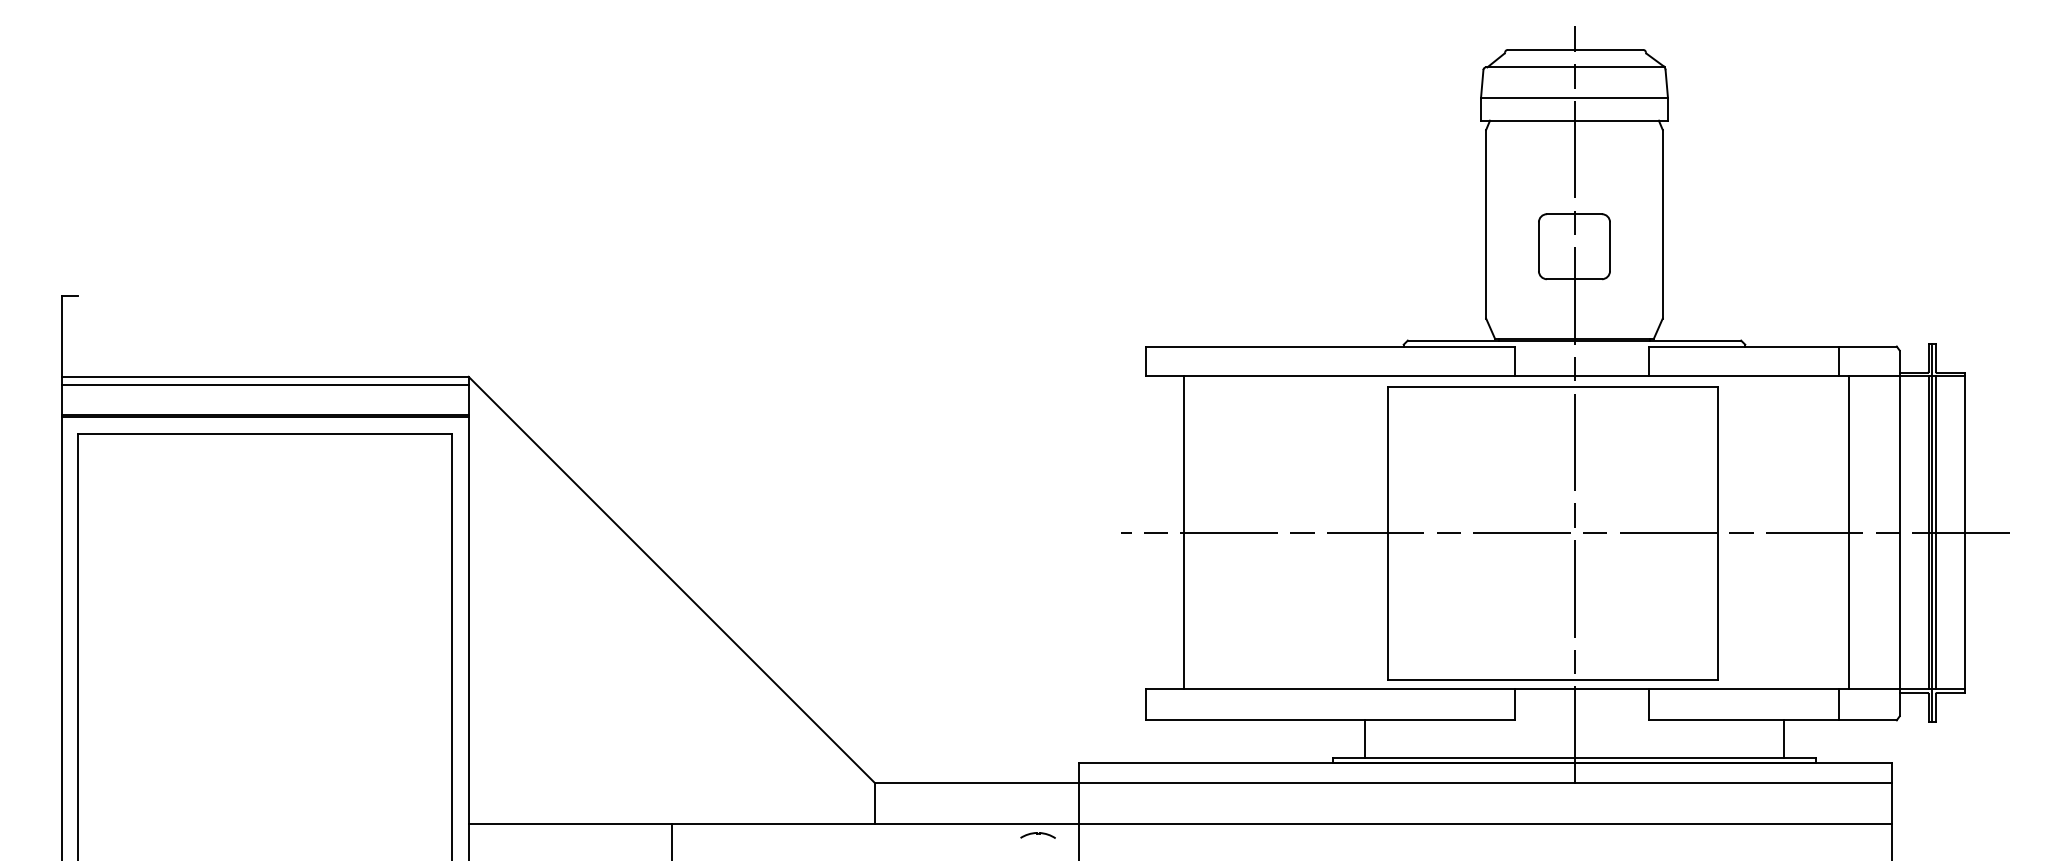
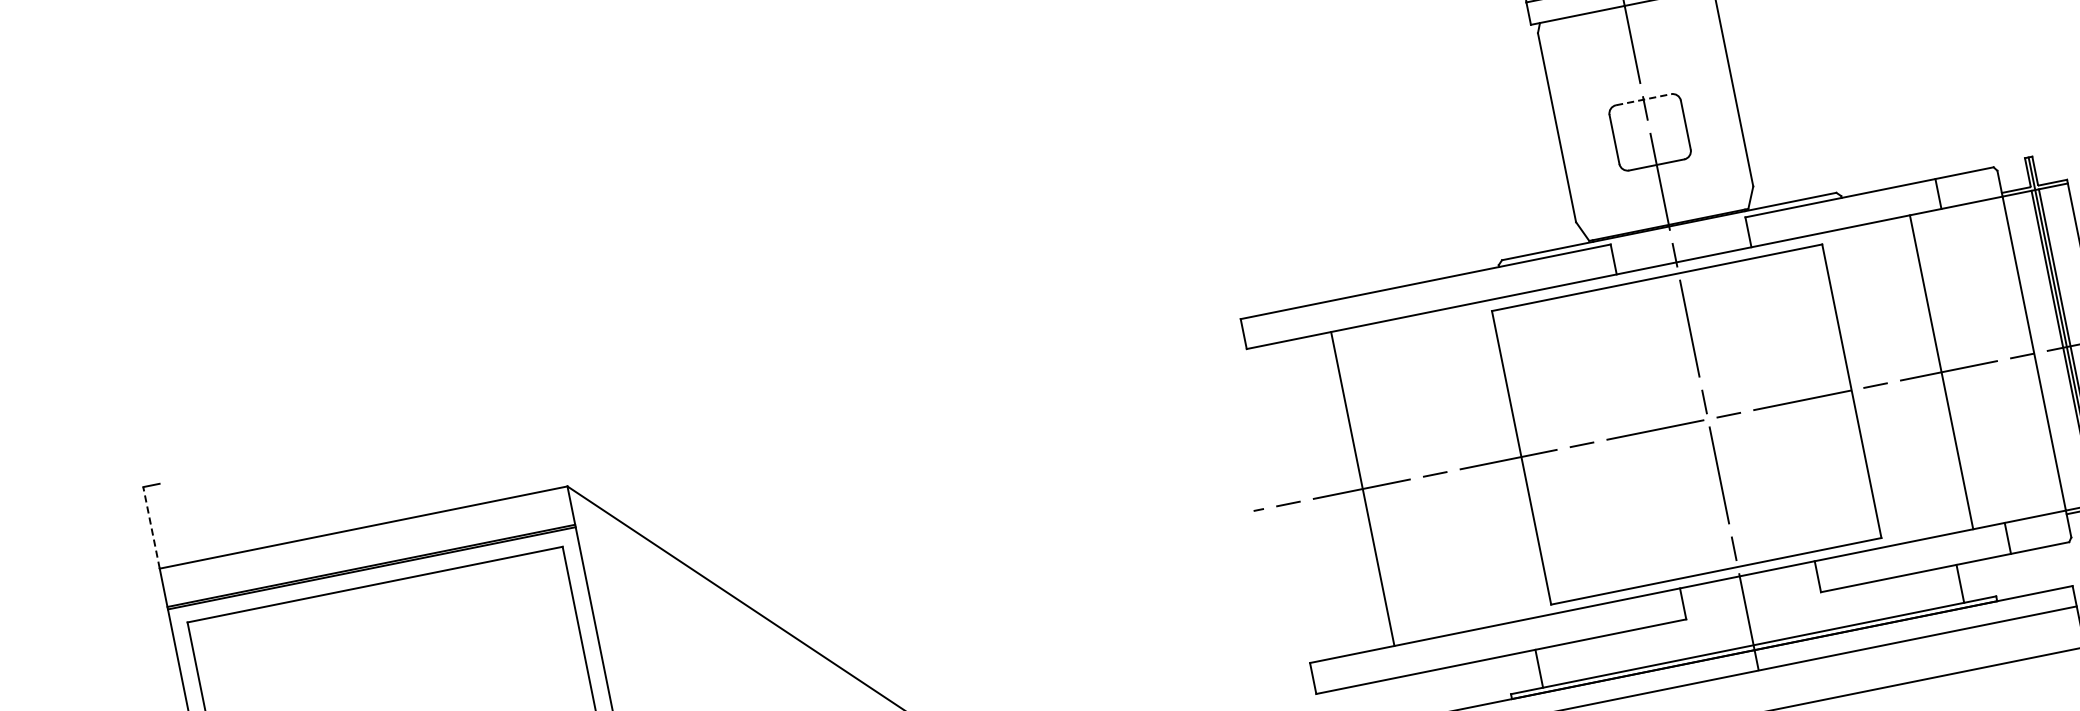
line: (1574, 214) -> (1643, 100), solid -> dashed
line: (62, 336) -> (151, 528), solid -> dashed
line: (265, 384) -> (365, 535), removed
line: (1184, 532) -> (1362, 488), moved
line: (1849, 532) -> (1941, 371), moved

